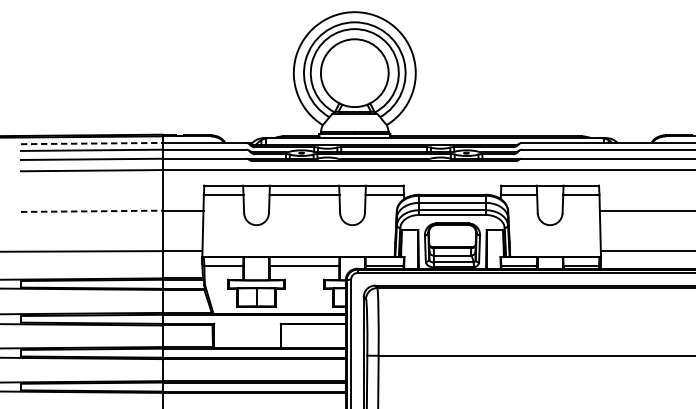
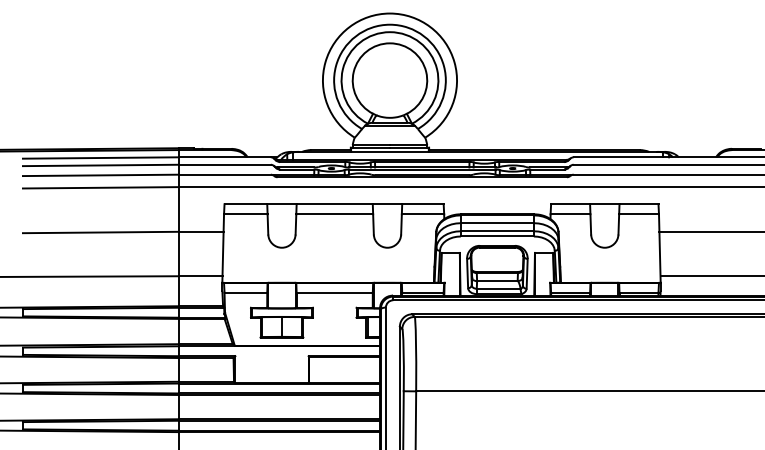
line: (91, 144) -> (100, 158), dashed -> solid
line: (91, 211) -> (100, 232), dashed -> solid

